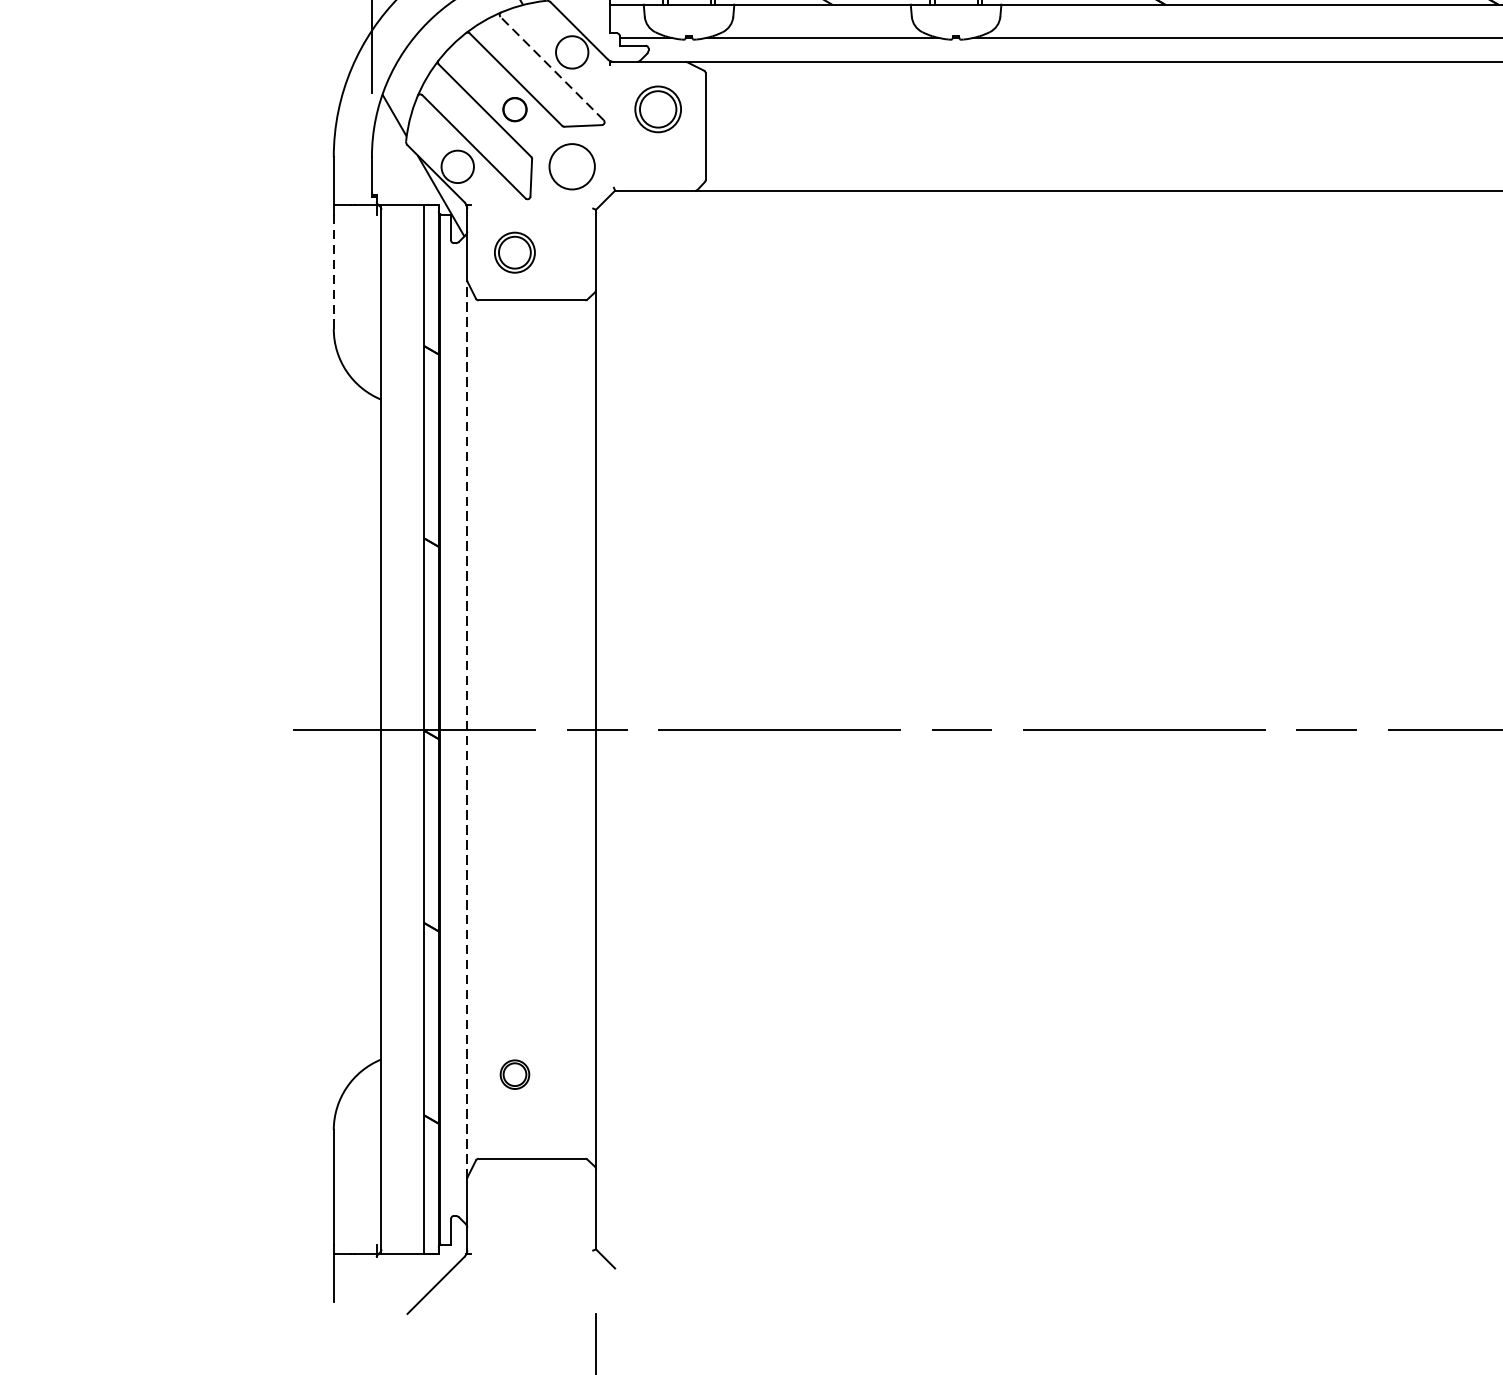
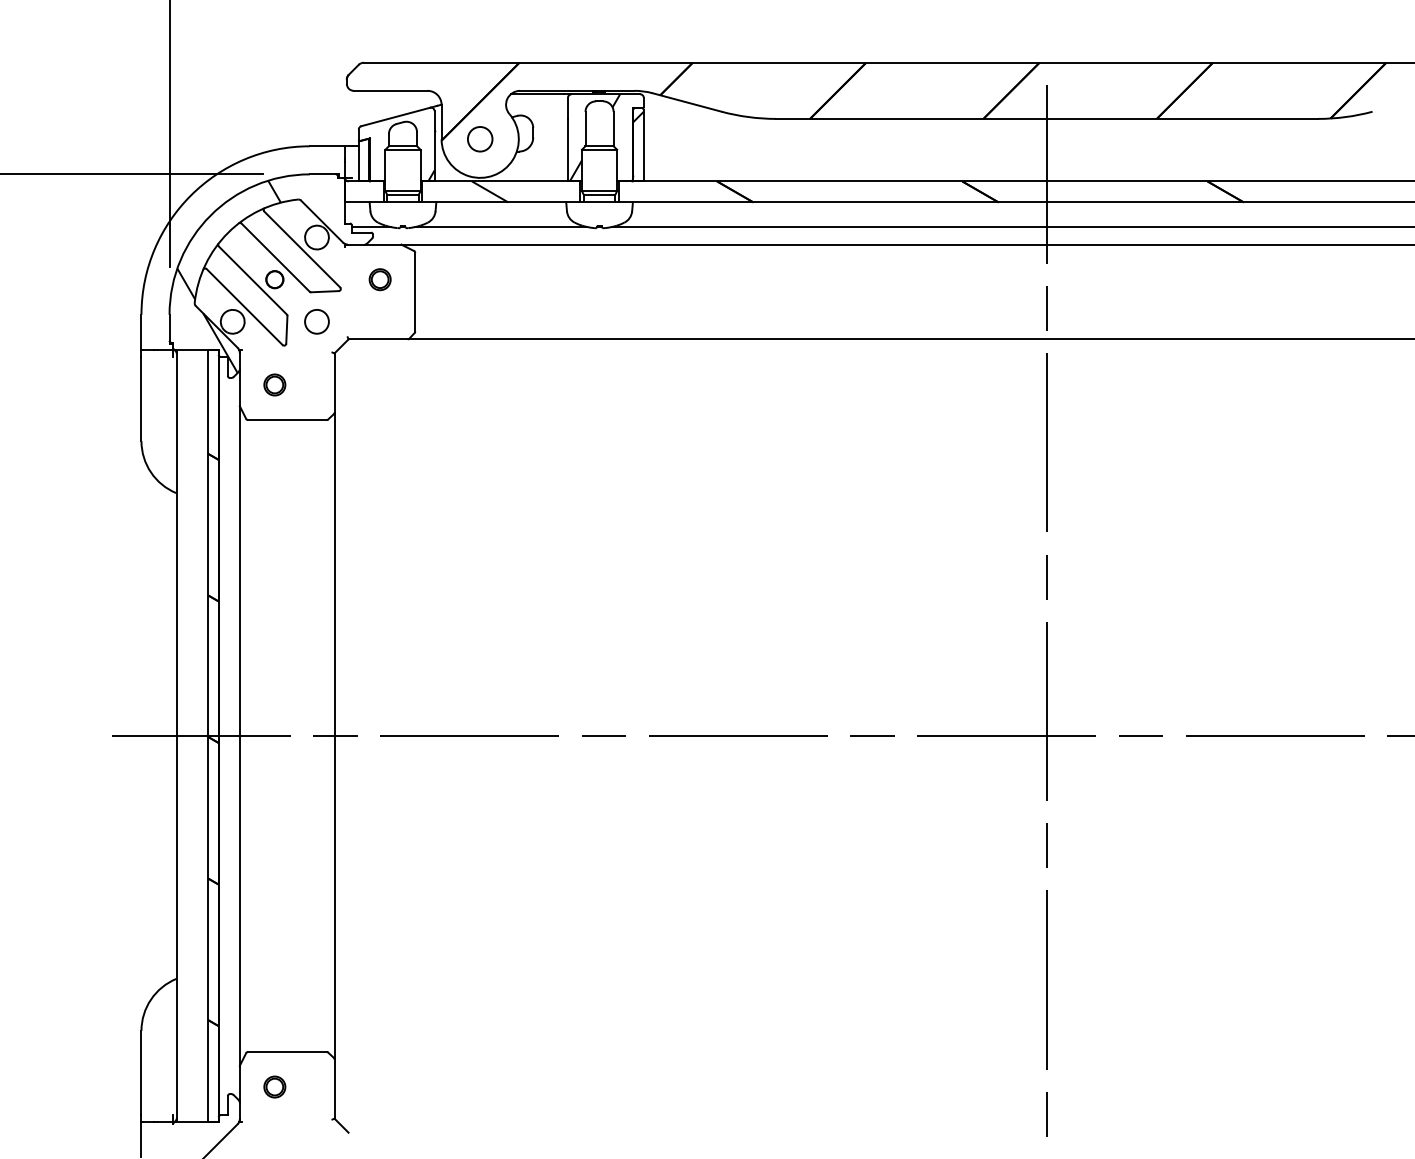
line: (552, 68) -> (302, 249), dashed -> solid
part: (657, 109) -> (379, 279), size x0.62
circle: (571, 166) -> (316, 321), size x0.71
part: (514, 252) -> (274, 384), size x0.71
line: (333, 271) -> (141, 398), dashed -> solid
line: (466, 728) -> (239, 735), dashed -> solid
part: (514, 1073) -> (274, 1086), moved

